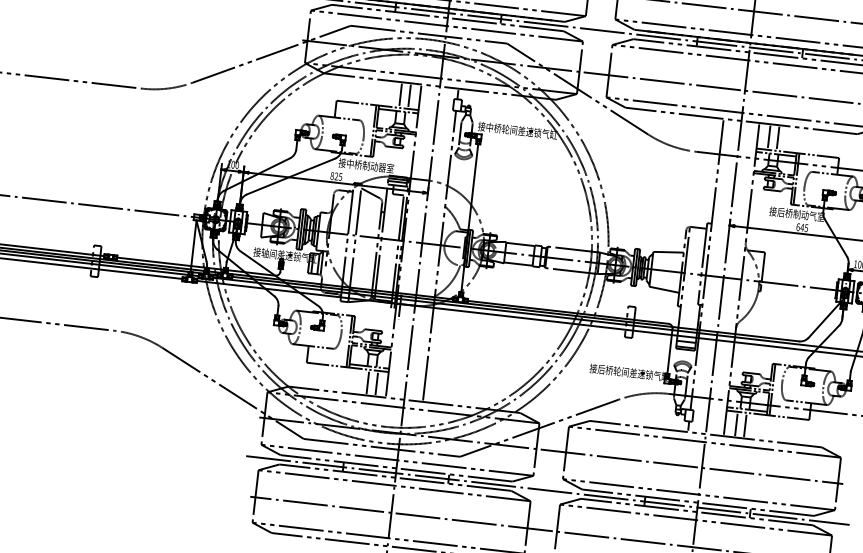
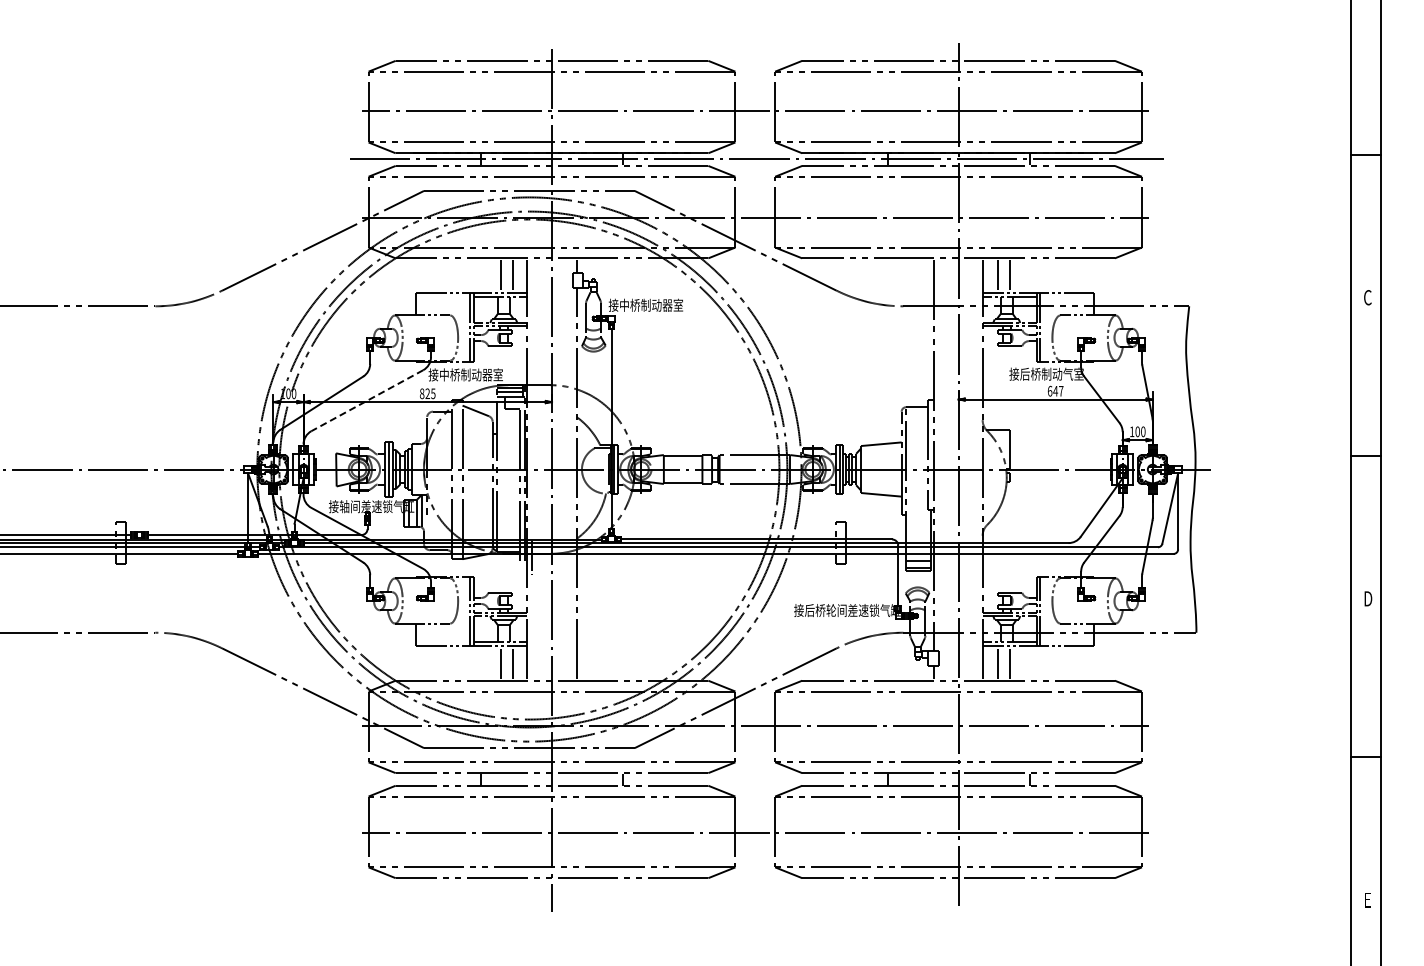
text: (529, 131) -> (678, 304), 接中桥轮间差速锁气缸 -> 接中桥制动器室
line: (291, 176) -> (367, 400), solid -> dashed
text: (806, 228) -> (1061, 391), 645 -> 647
line: (547, 490) -> (756, 779), removed

